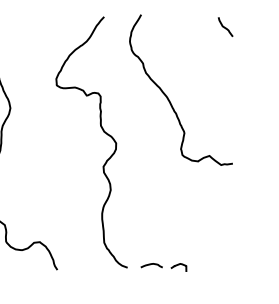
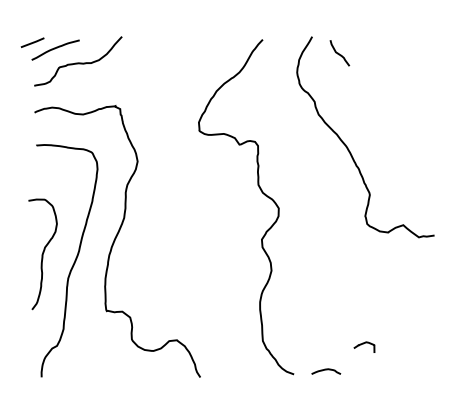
curve: (225, 27) -> (339, 53), moved
curve: (178, 265) -> (363, 344), moved

